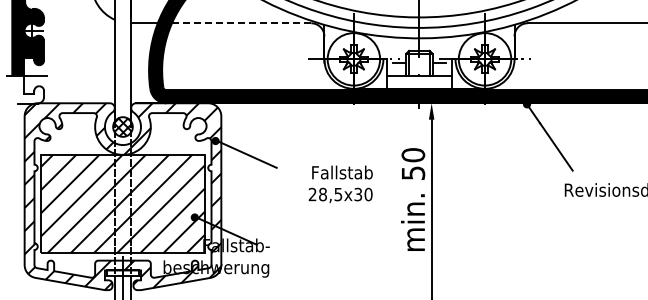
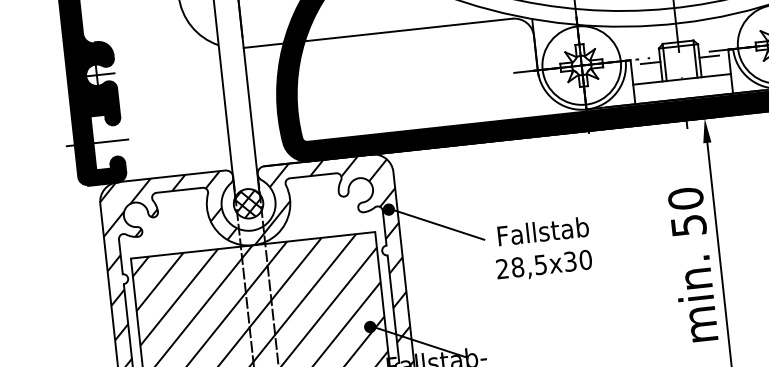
line: (241, 23) -> (408, 30), dashed -> solid
fill: (27, 89) -> (100, 163), added
text: (340, 184) -> (542, 249), moved

